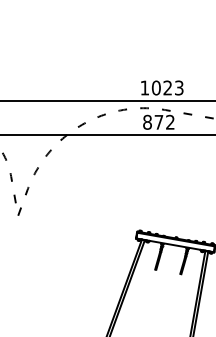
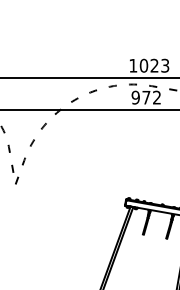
text: (147, 122) -> (135, 97), 872 -> 972

